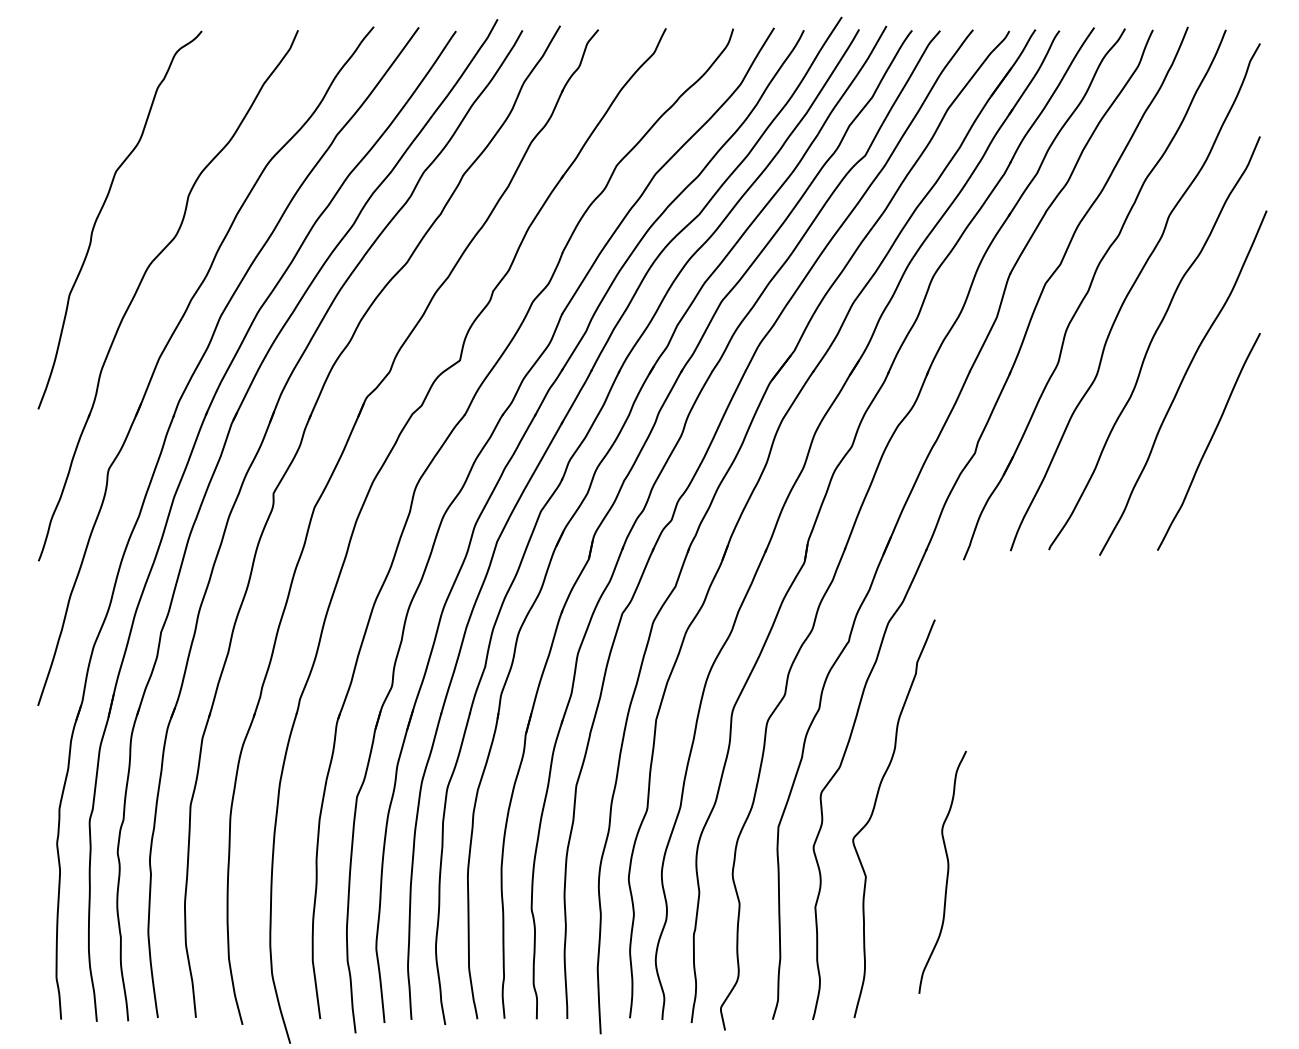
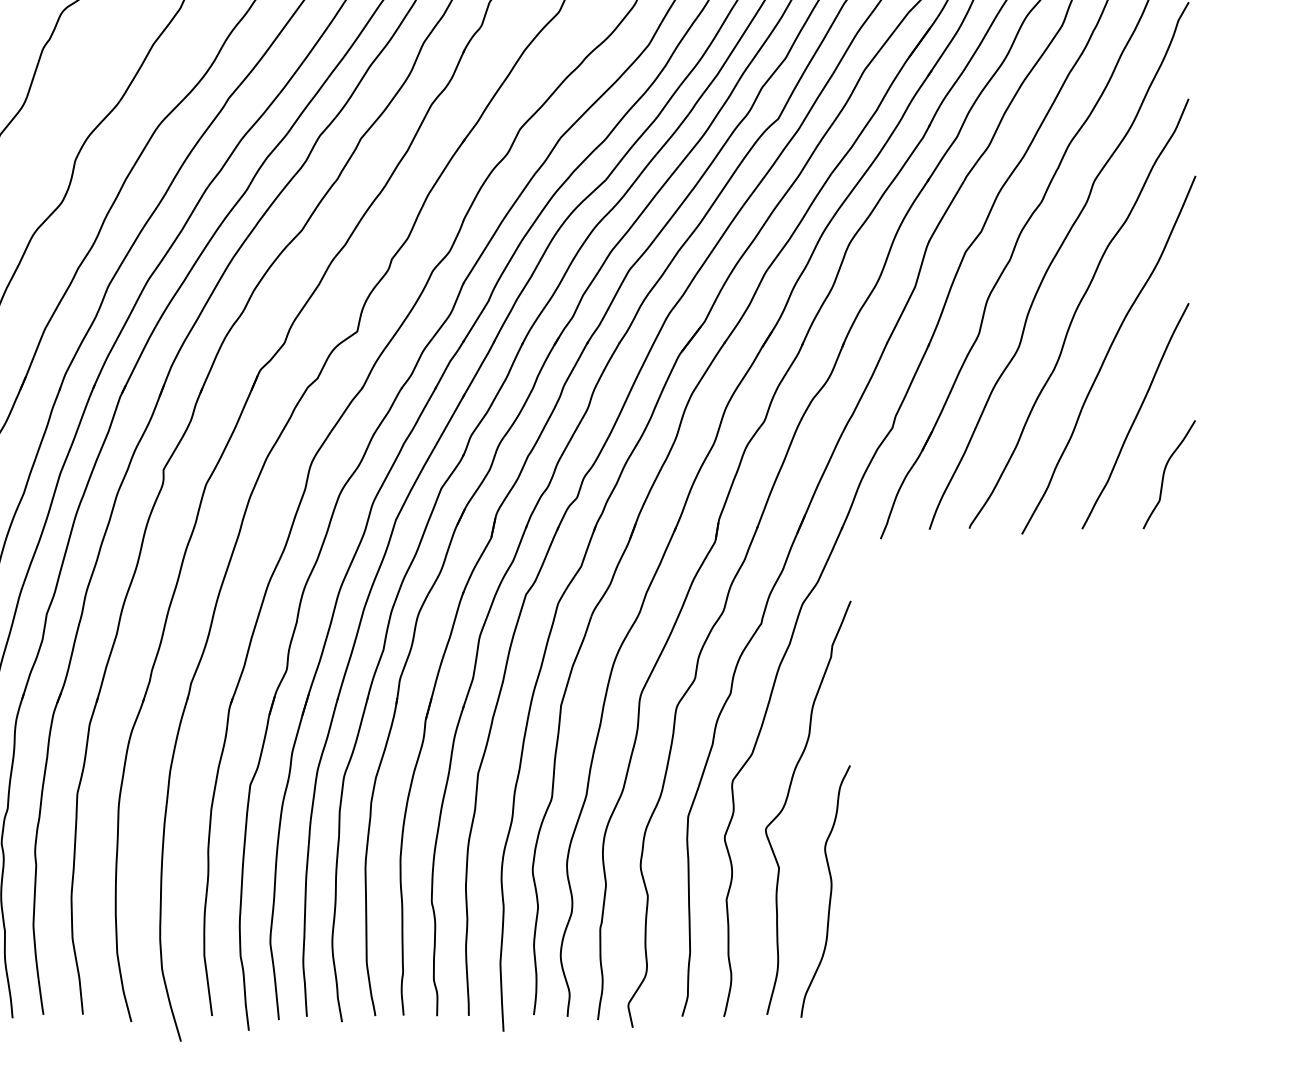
curve: (1237, 496) -> (1165, 472), added
curve: (947, 871) -> (830, 890), moved

